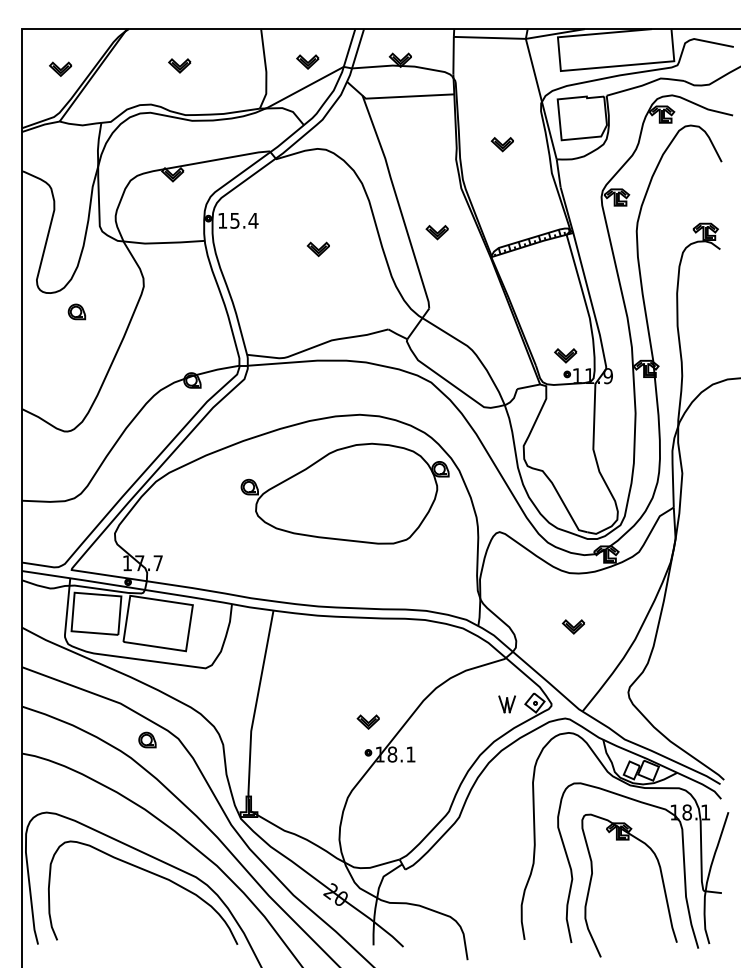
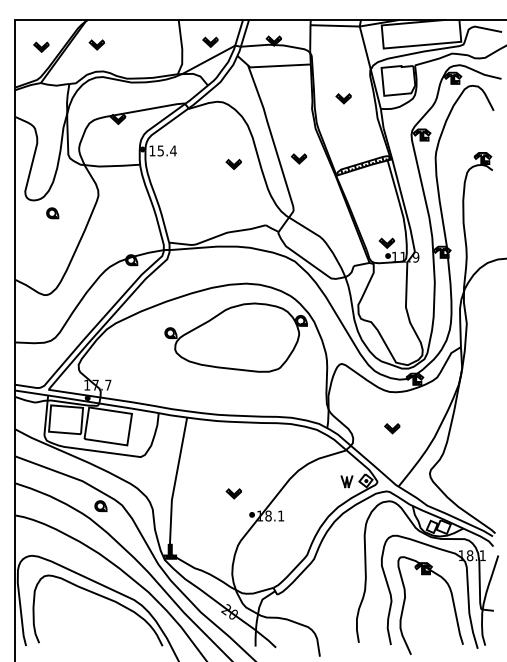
part: (178, 65) -> (96, 44), moved
part: (317, 249) -> (233, 164), moved
part: (367, 721) -> (233, 493), moved

